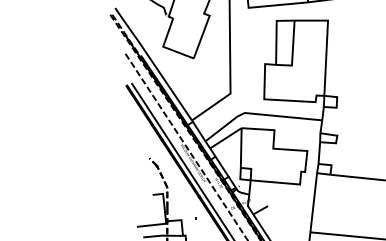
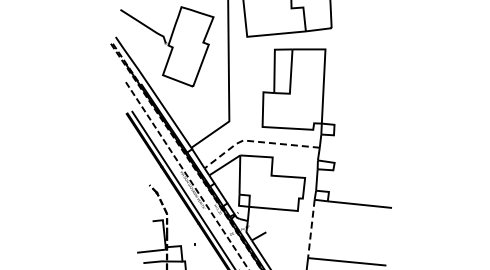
line: (258, 114) -> (256, 141), solid -> dashed
line: (313, 203) -> (311, 229), solid -> dashed

